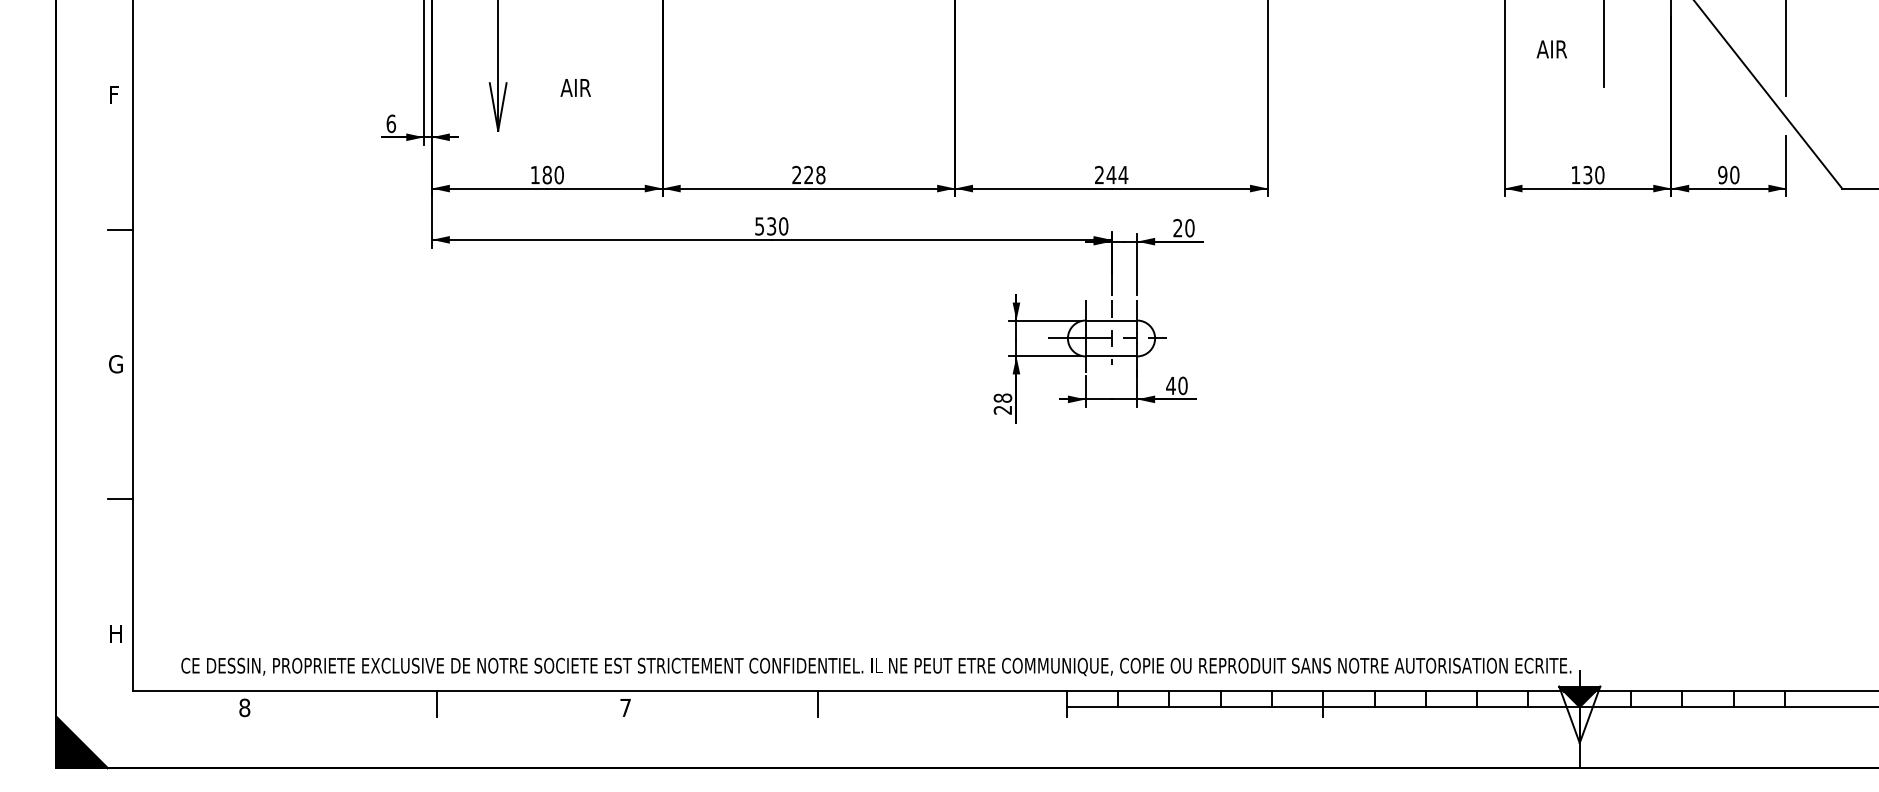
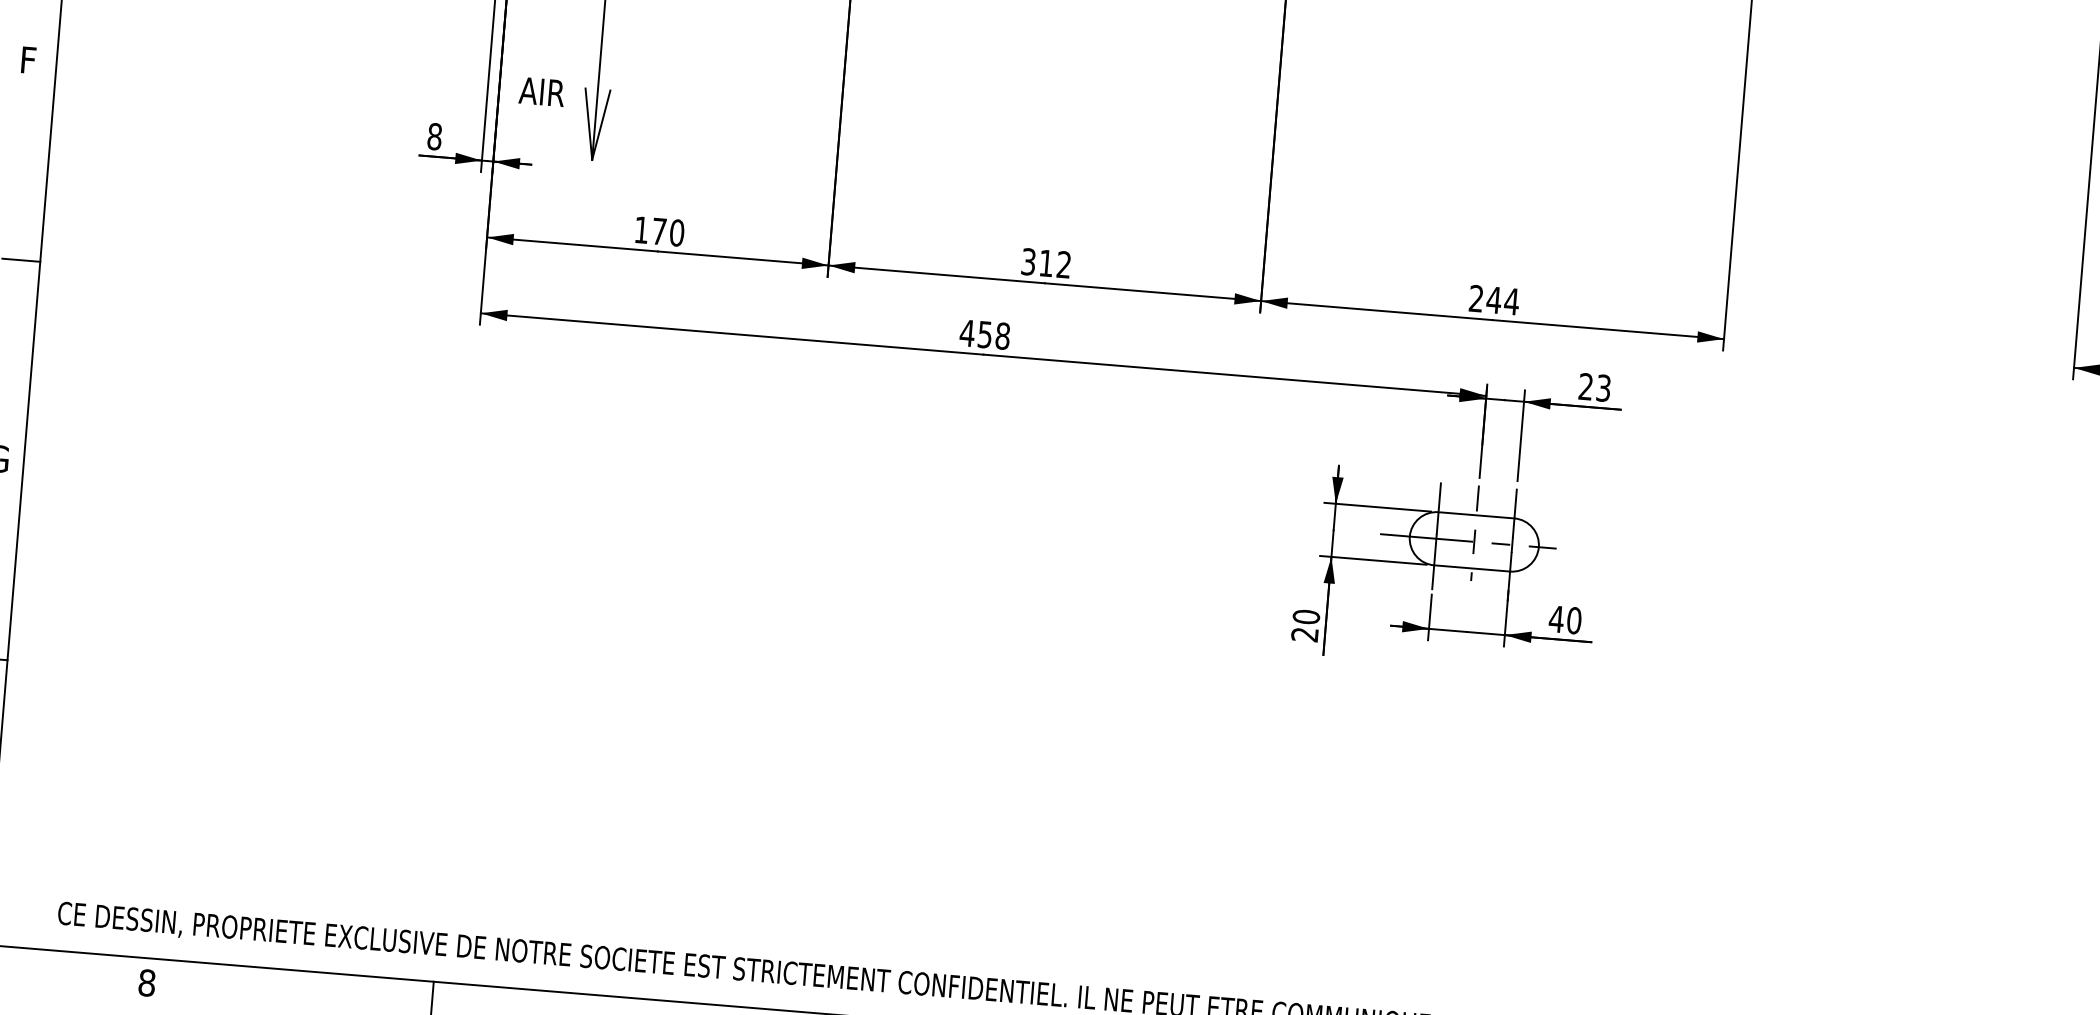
text: (575, 87) -> (541, 91), moved
text: (391, 123) -> (435, 136), 6 -> 8
text: (546, 174) -> (658, 230), 180 -> 170
text: (808, 174) -> (1045, 262), 228 -> 312
text: (771, 226) -> (984, 334), 530 -> 458
text: (1189, 228) -> (1603, 388), 20 -> 23
text: (1002, 397) -> (1305, 615), 28 -> 20

